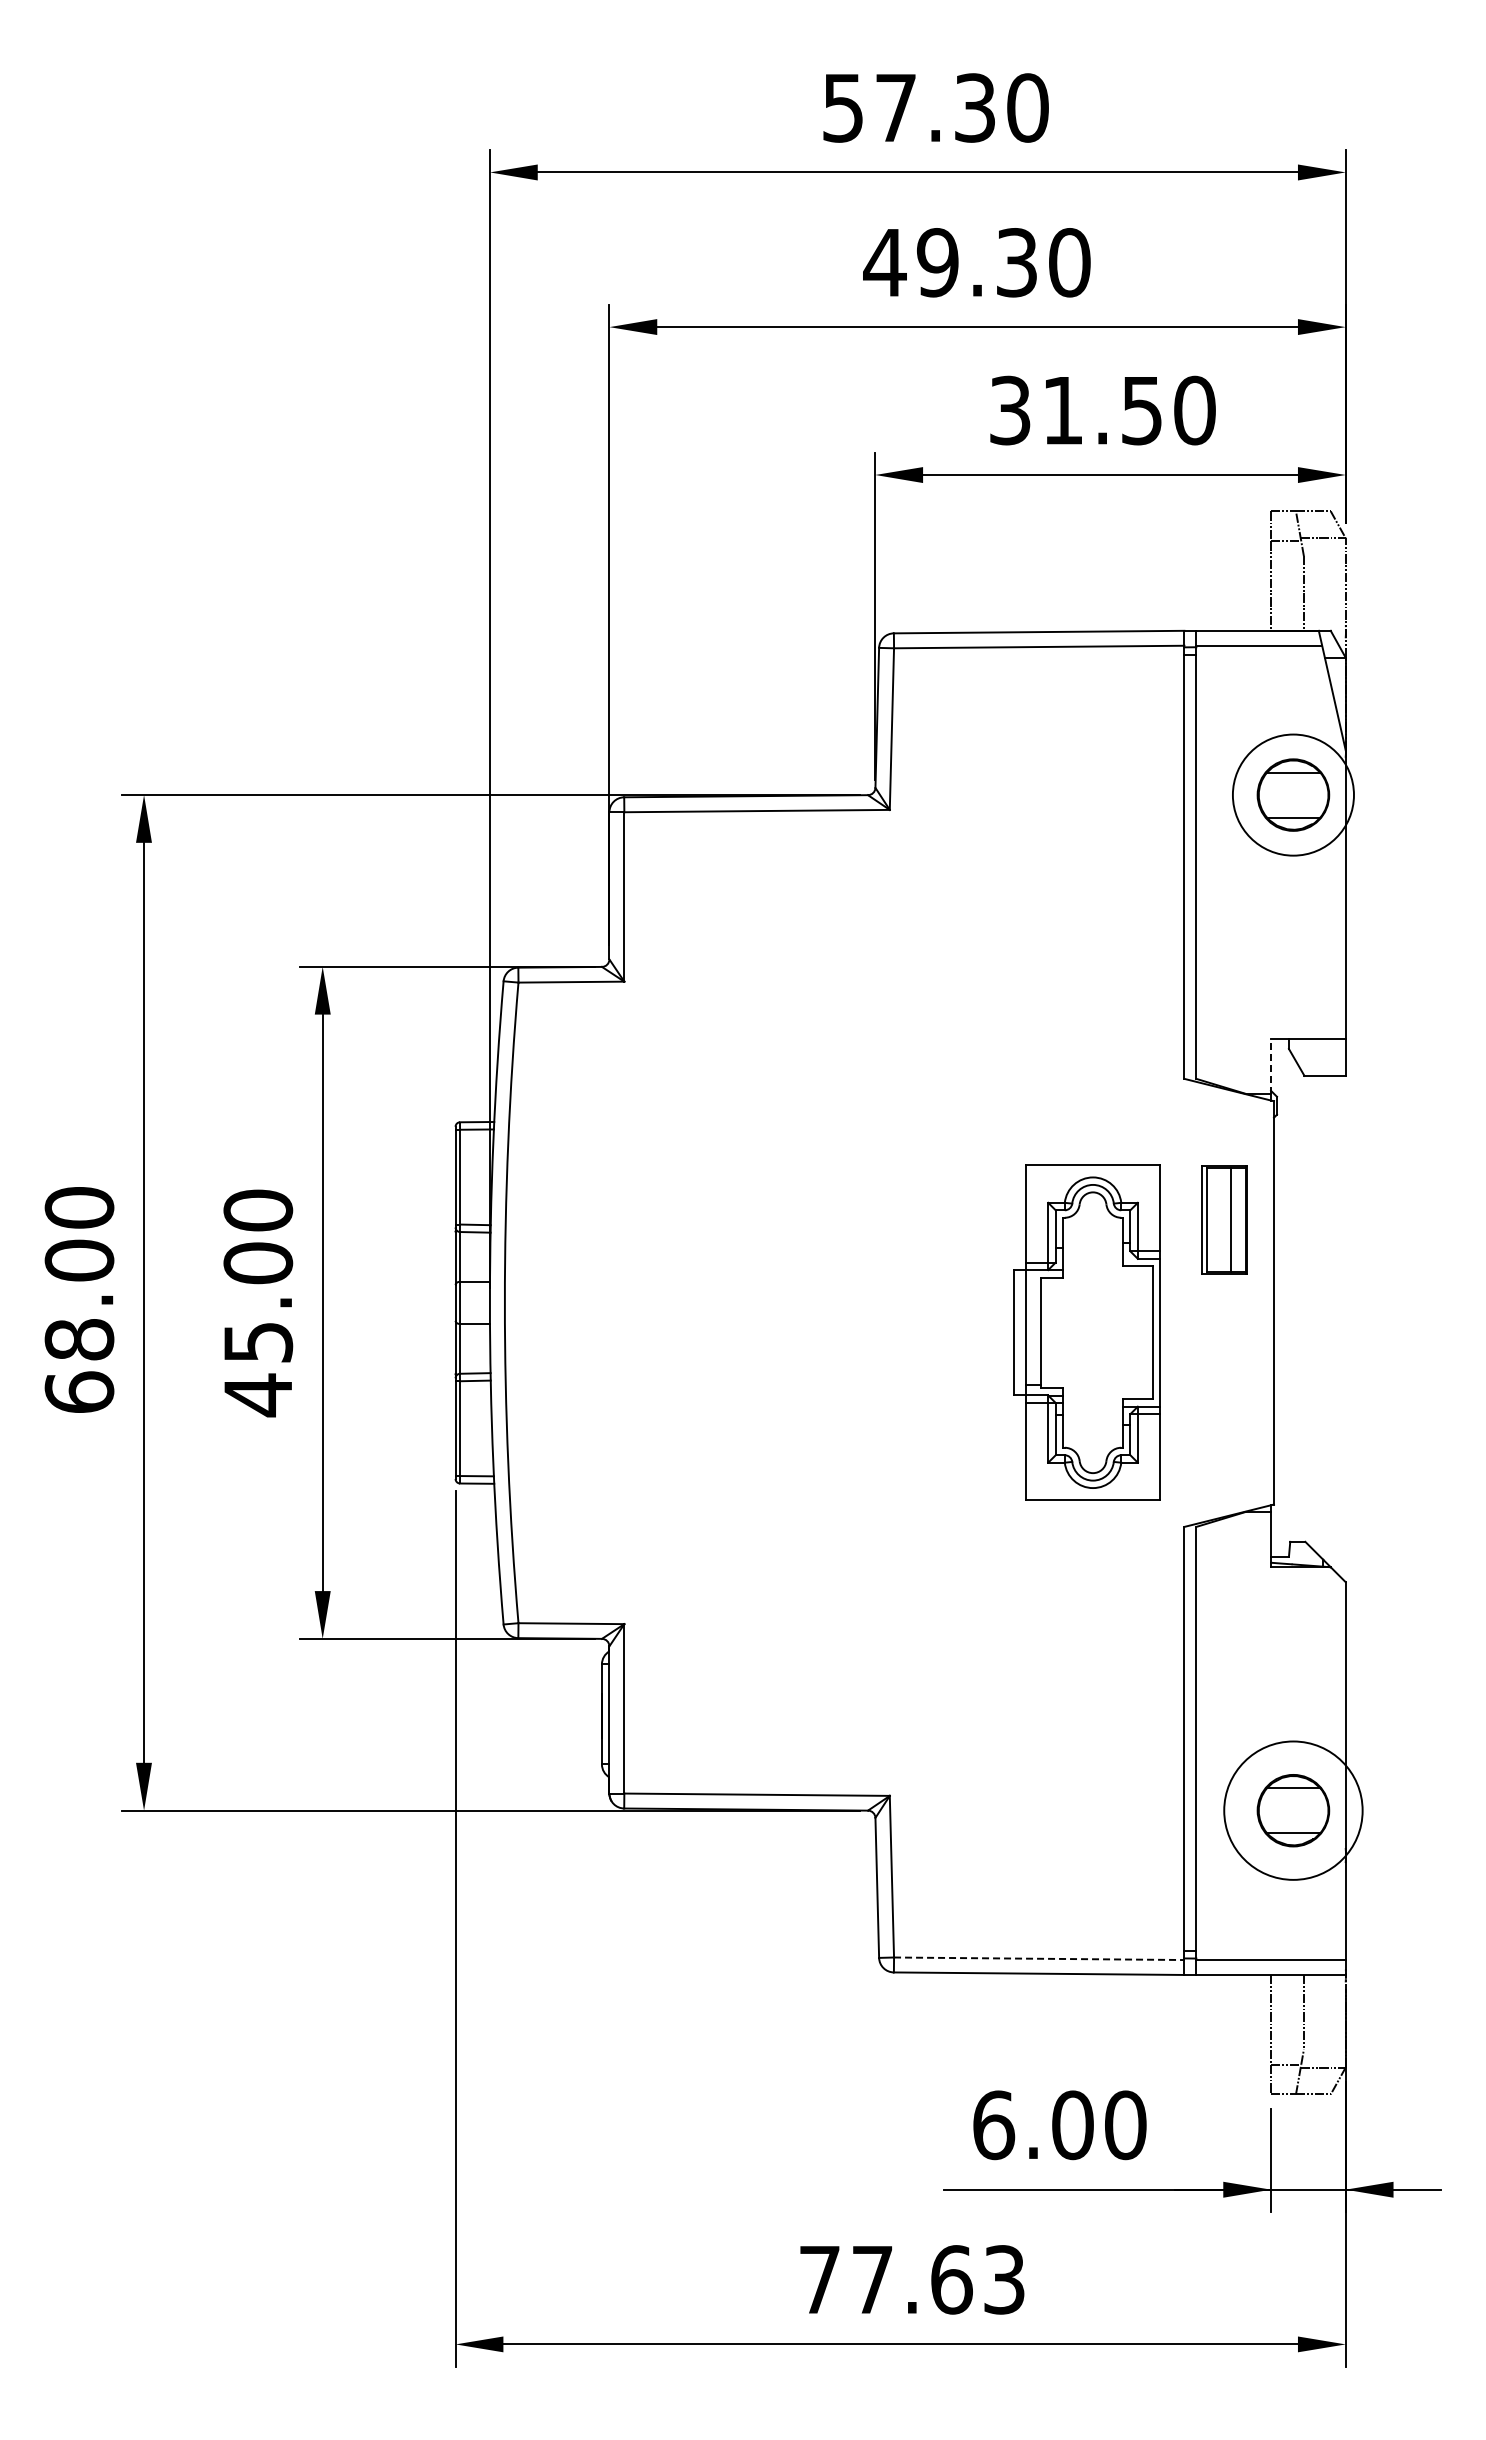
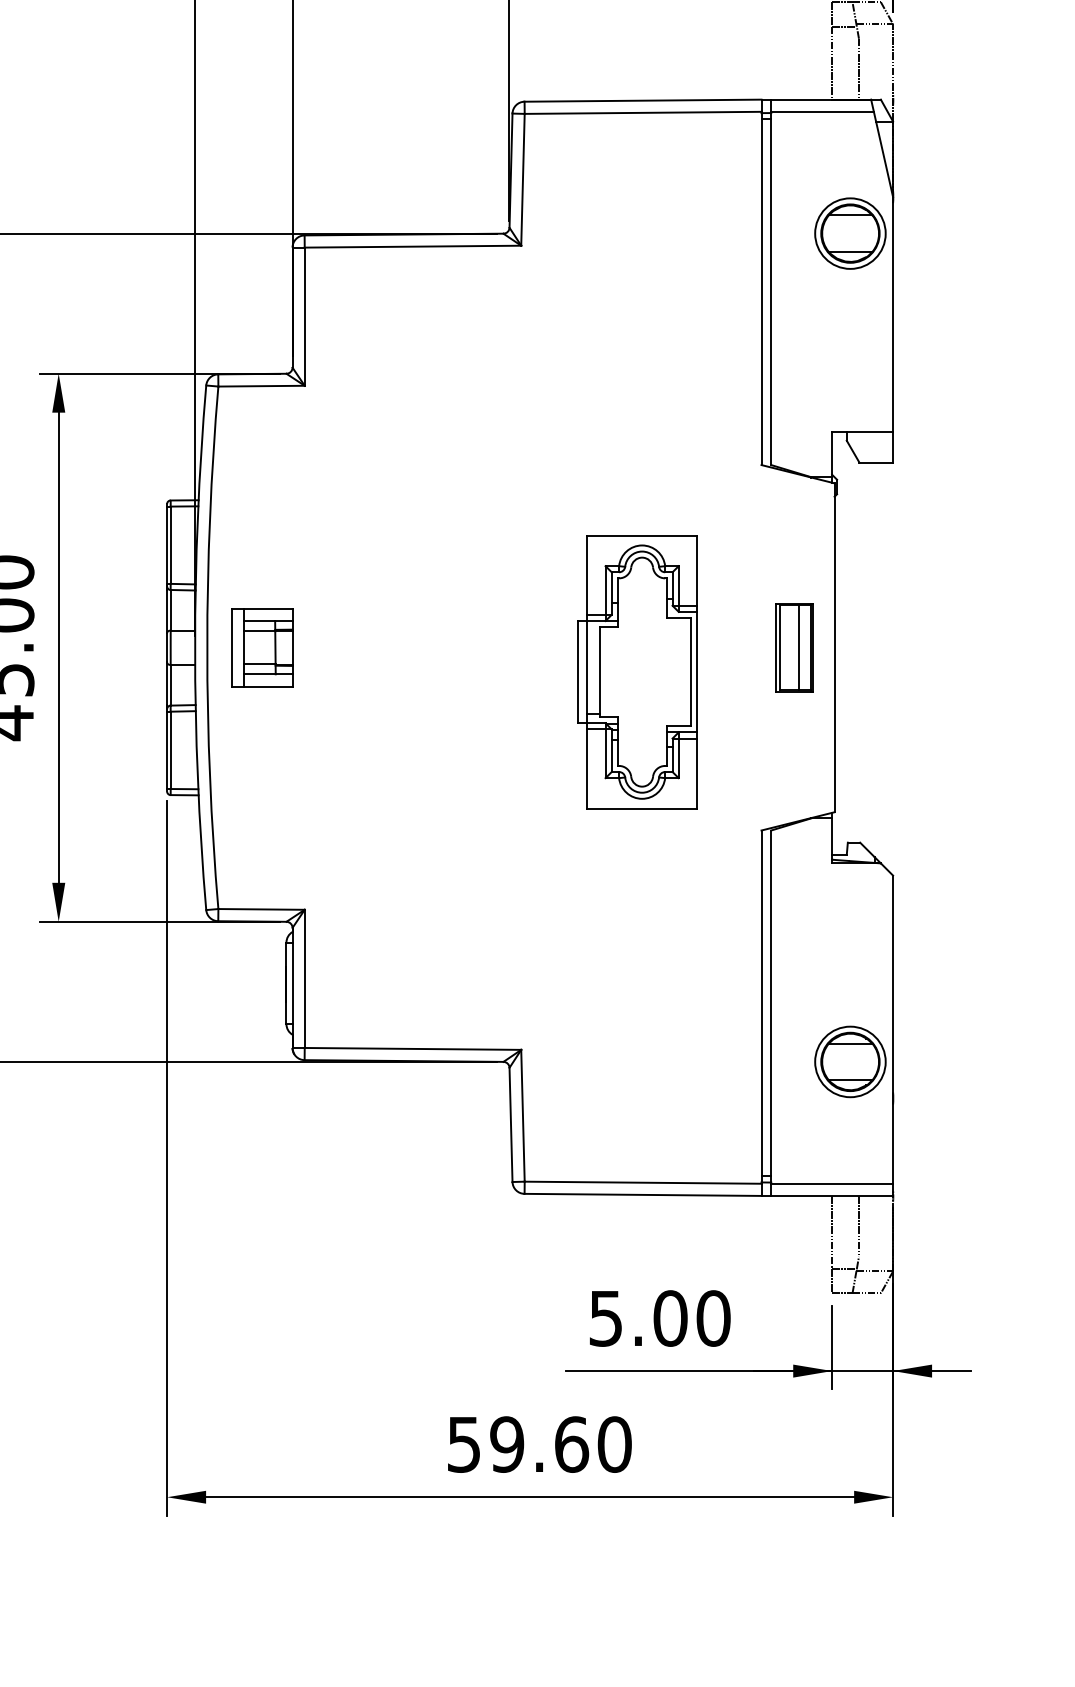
circle: (1293, 794) -> (850, 233), size x0.71
line: (1271, 1066) -> (832, 454), dashed -> solid
part: (1224, 1219) -> (794, 647), moved
part: (572, 1302) -> (262, 647), added
part: (1086, 1332) -> (636, 671), moved
circle: (1293, 1810) -> (850, 1061), size x0.62
line: (1039, 1958) -> (643, 1182), dashed -> solid
text: (994, 2125) -> (606, 1318), 6.00 -> 5.00
text: (912, 2279) -> (539, 1444), 77.63 -> 59.60

